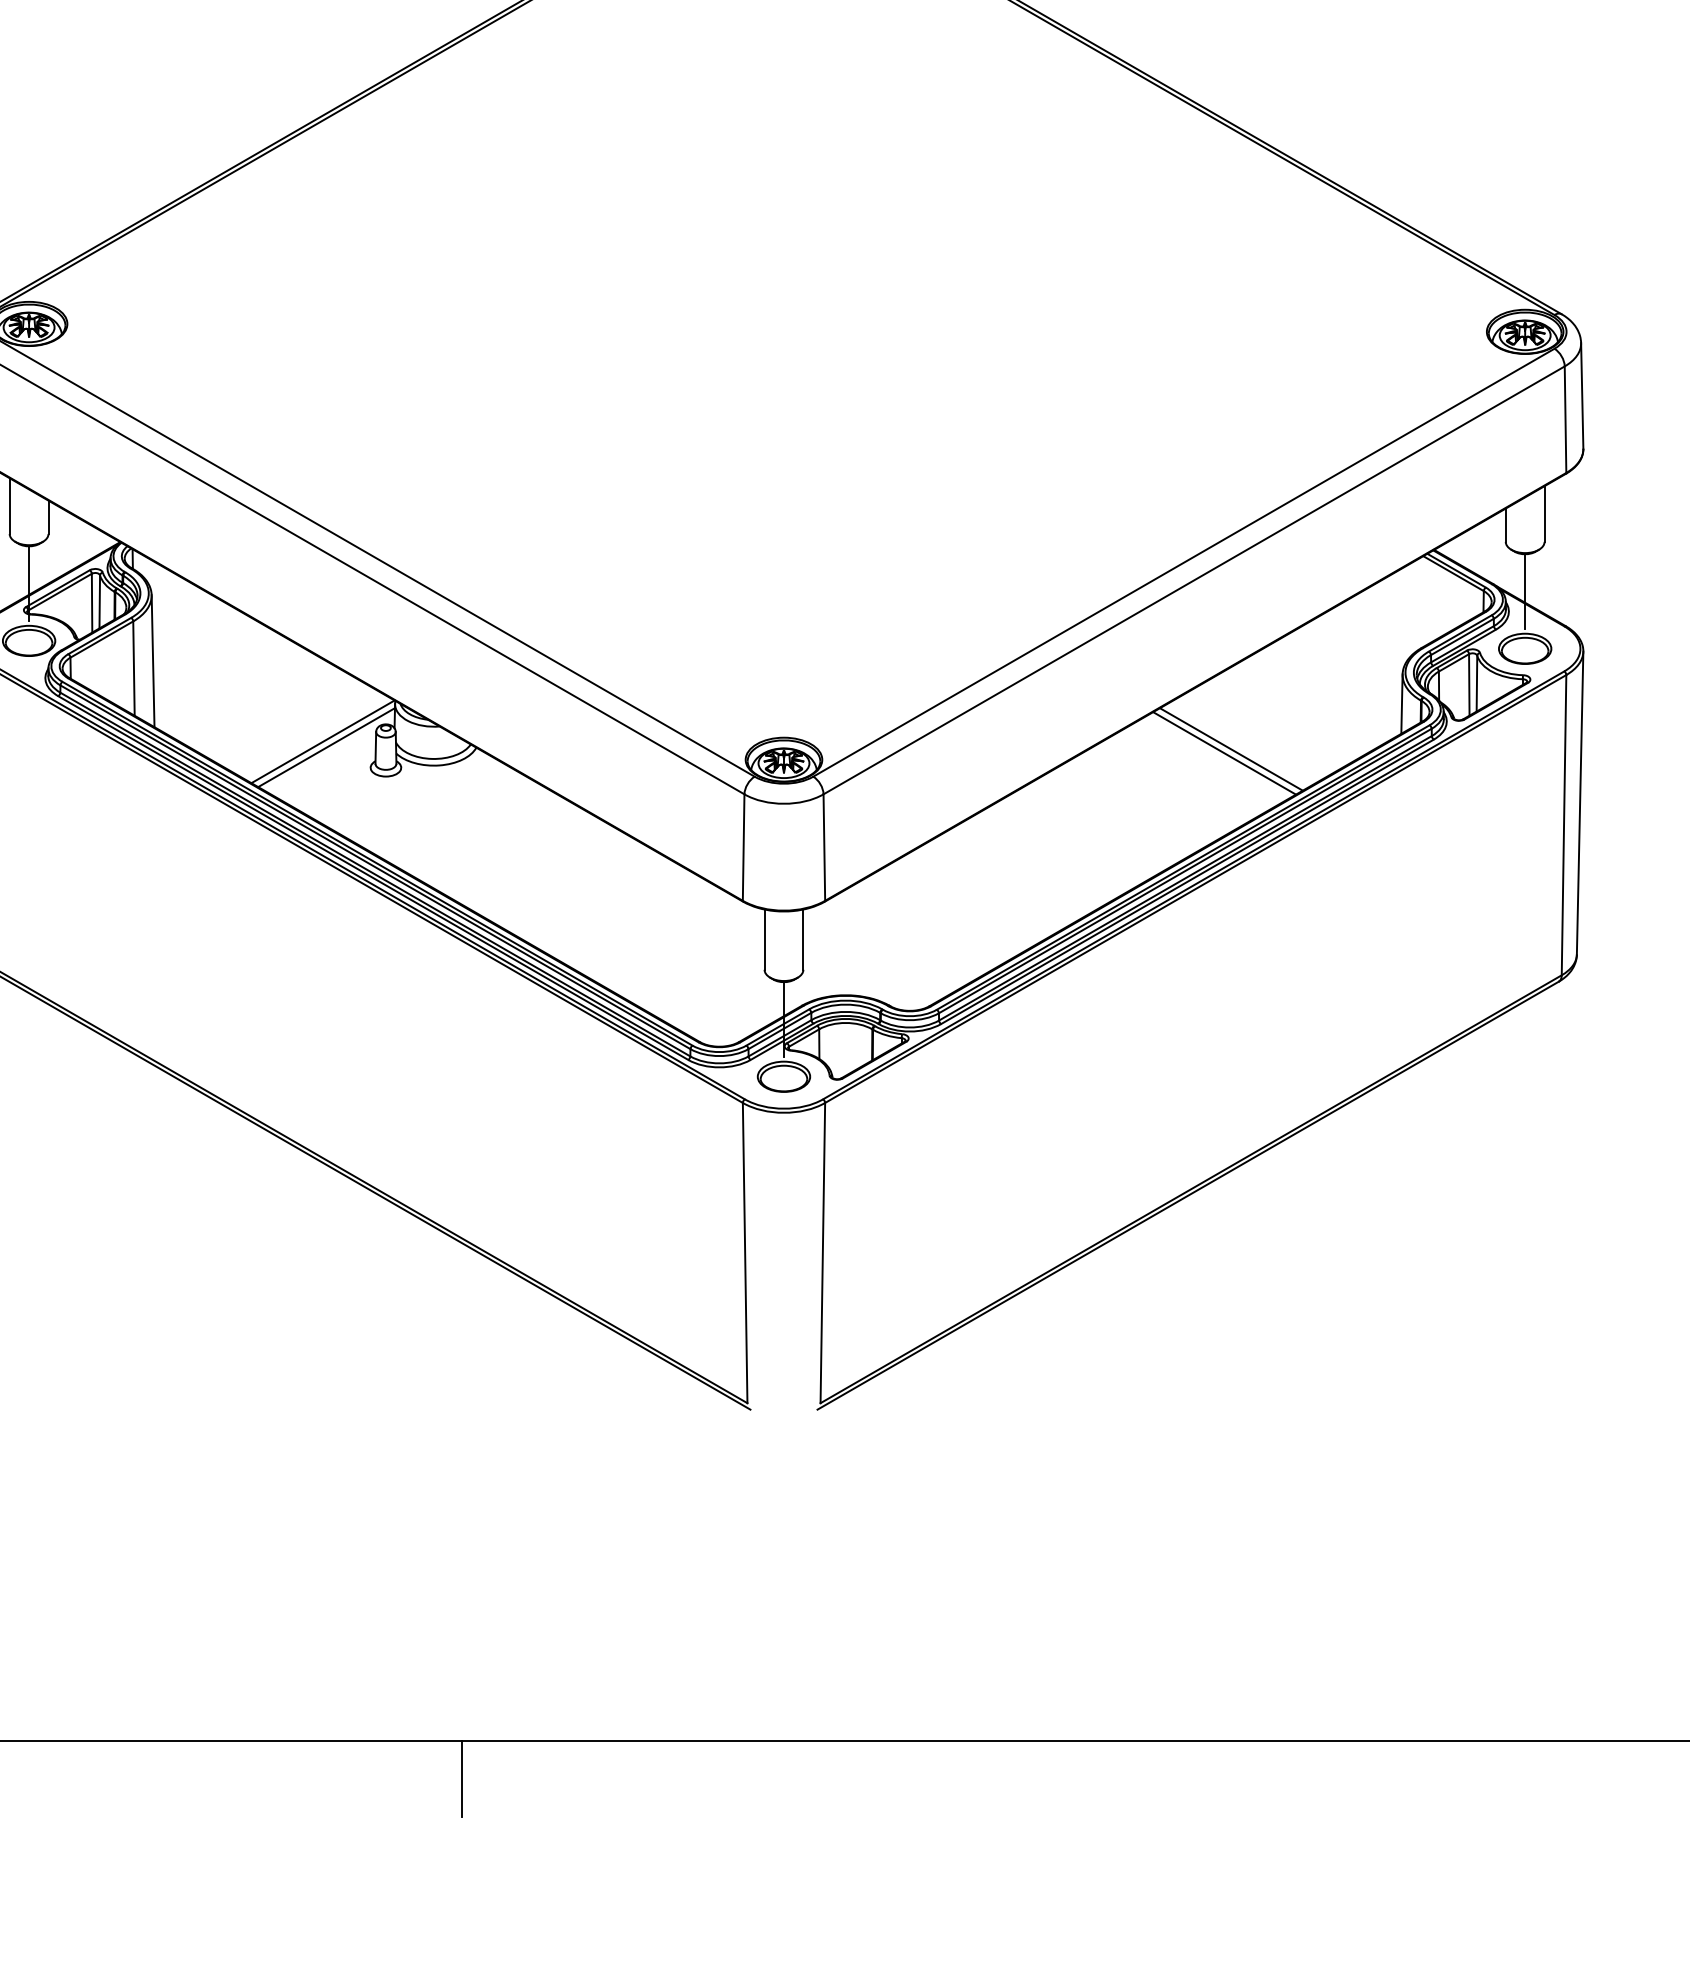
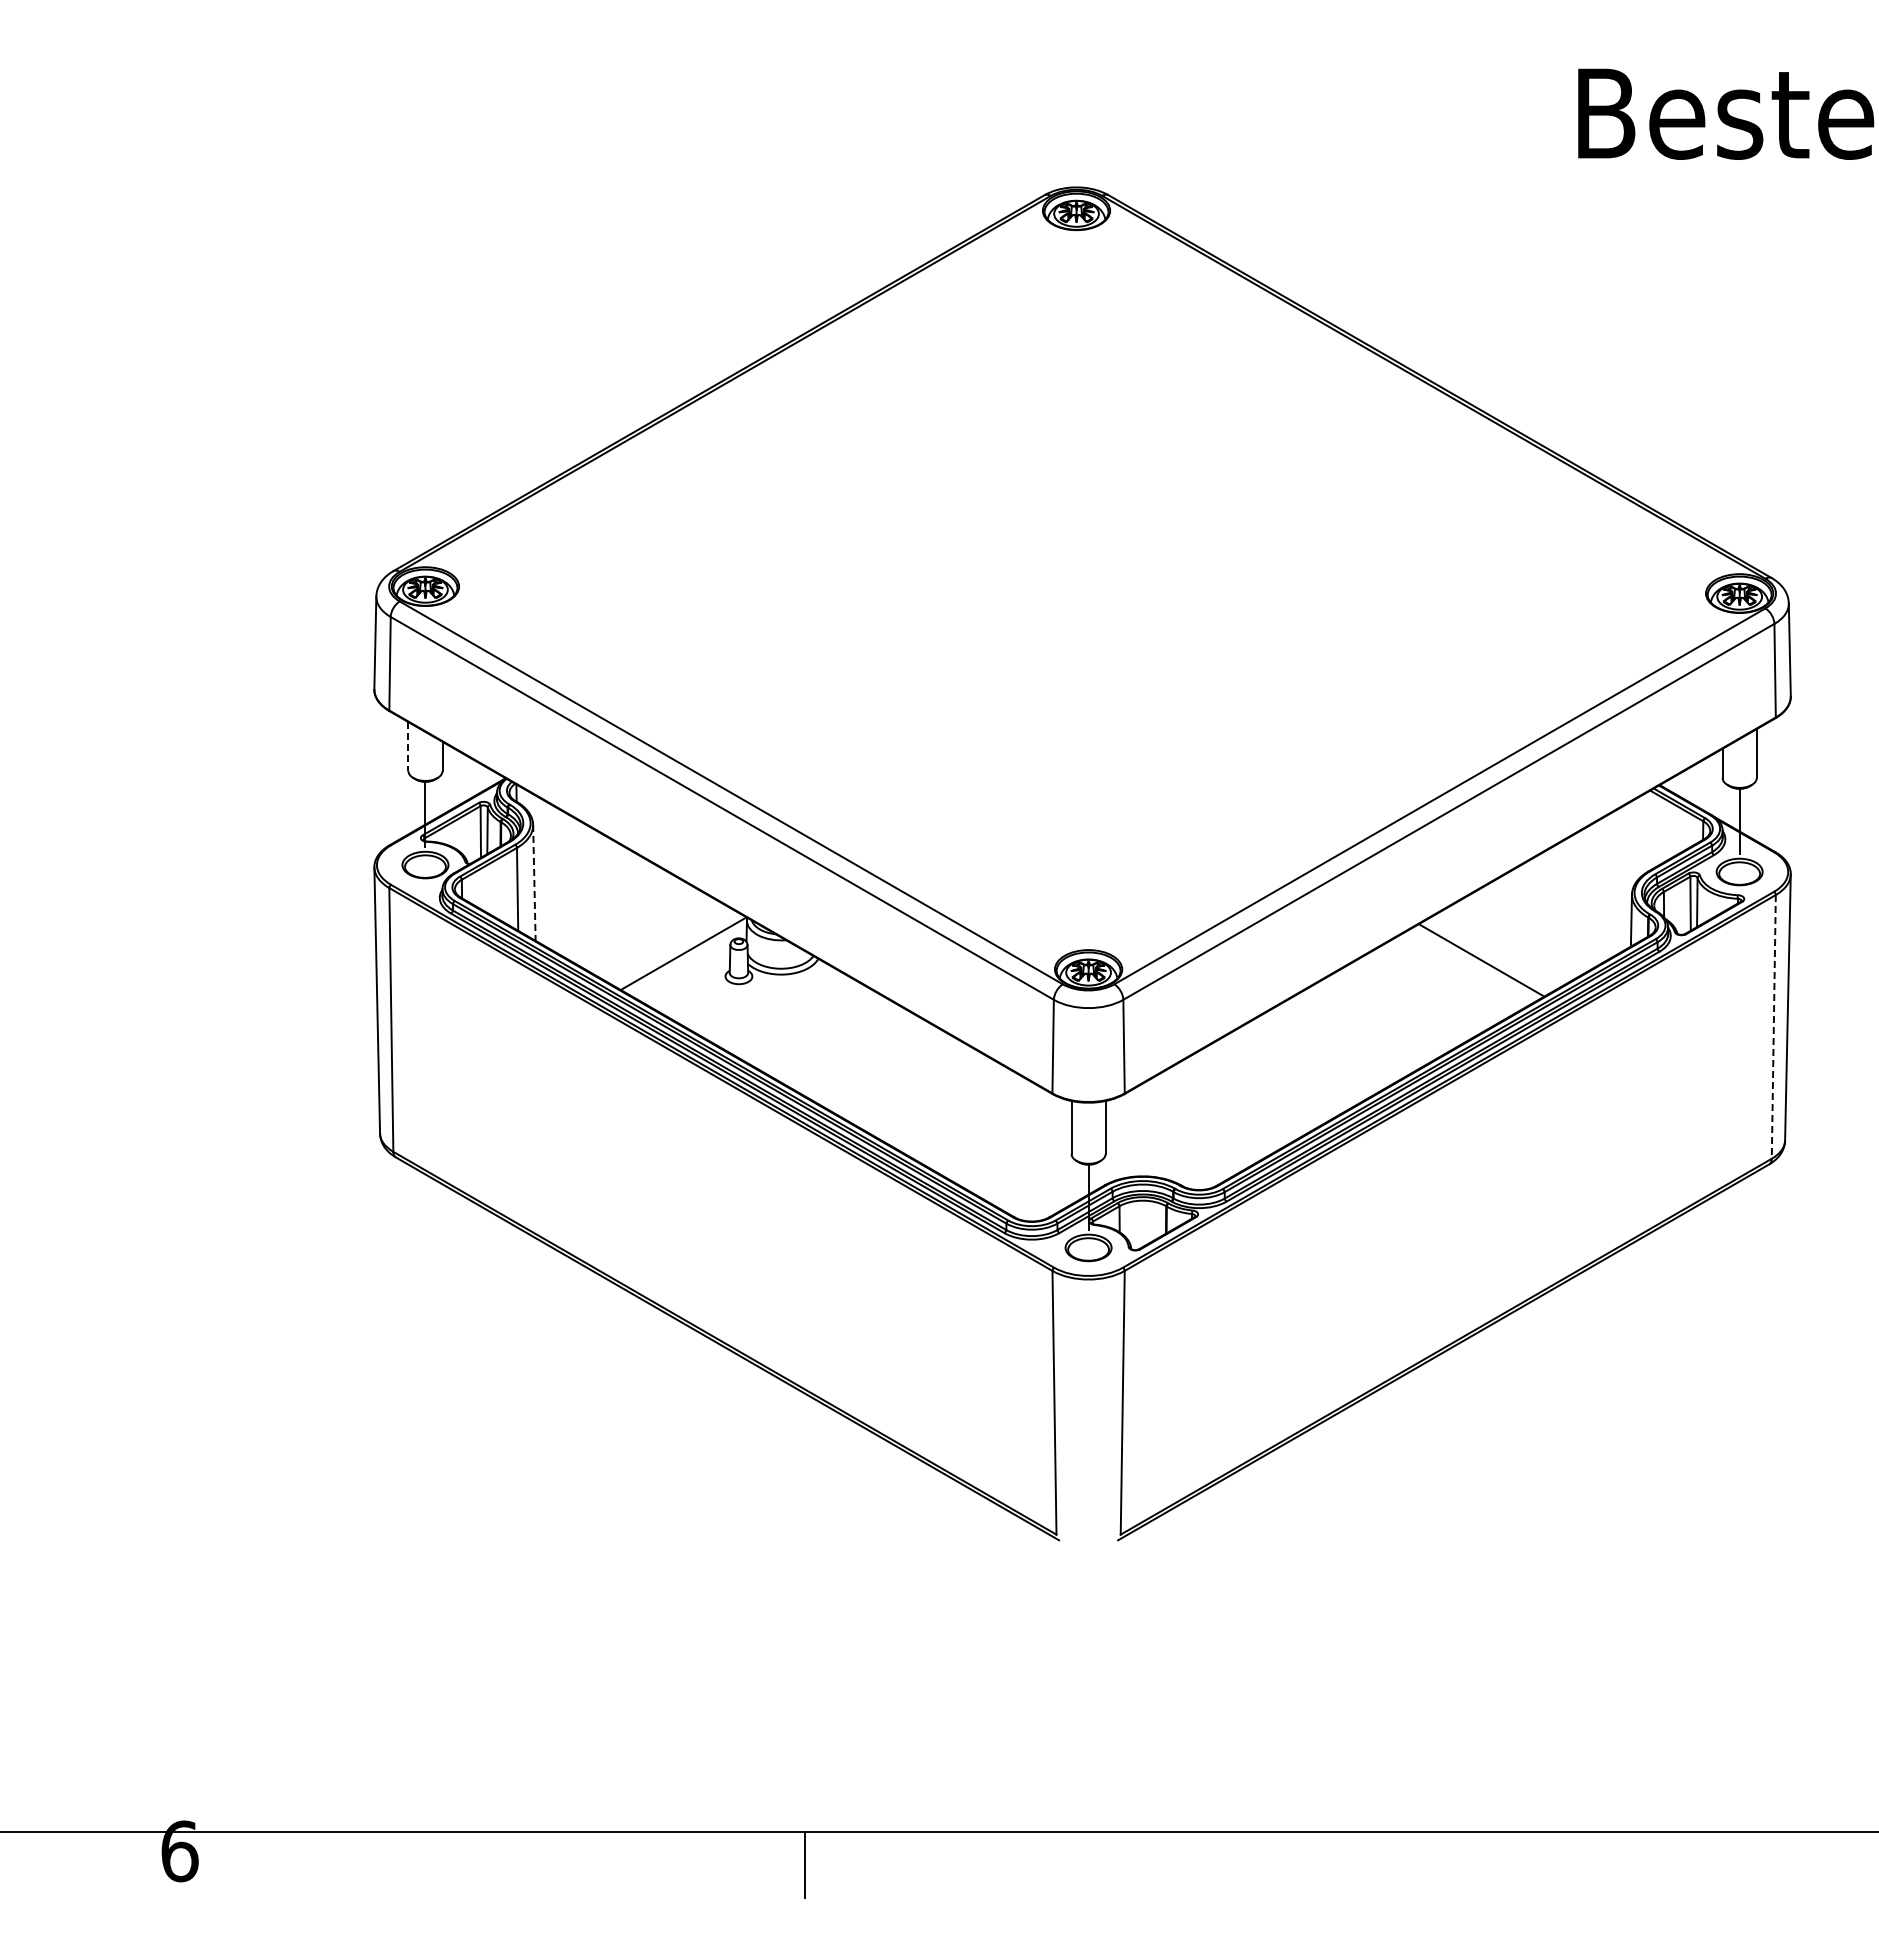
line: (9, 507) -> (408, 747), solid -> dashed
line: (153, 660) -> (534, 882), solid -> dashed
line: (326, 747) -> (686, 958), removed
line: (1224, 752) -> (1475, 963), removed
line: (1563, 824) -> (1773, 1026), solid -> dashed

